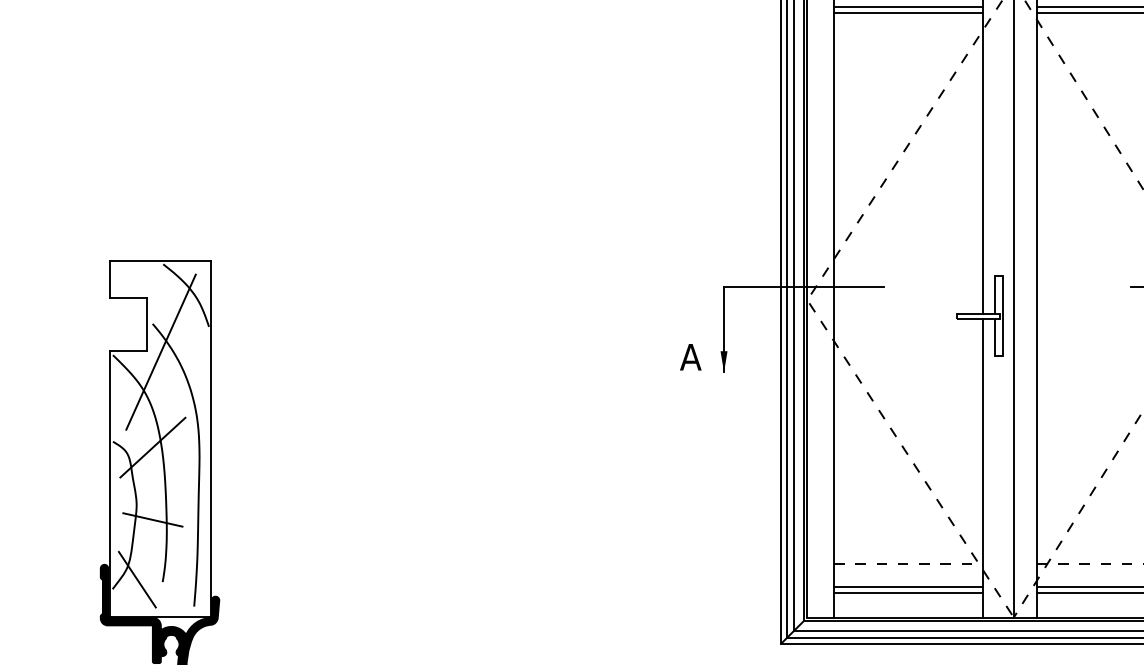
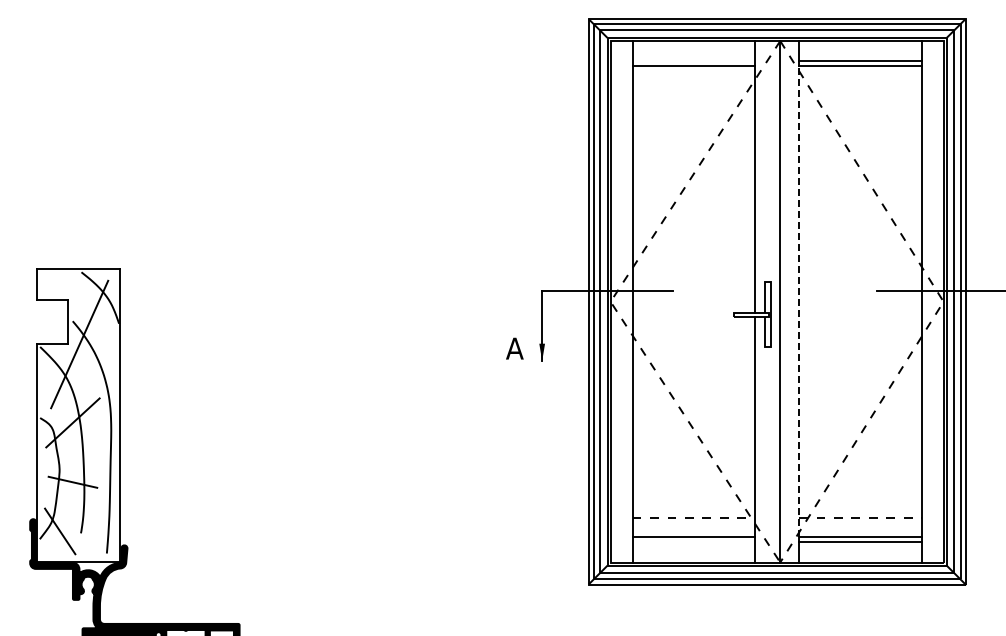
line: (908, 7) -> (693, 61), removed
line: (1037, 299) -> (799, 301), solid -> dashed
line: (908, 593) -> (693, 542), removed

